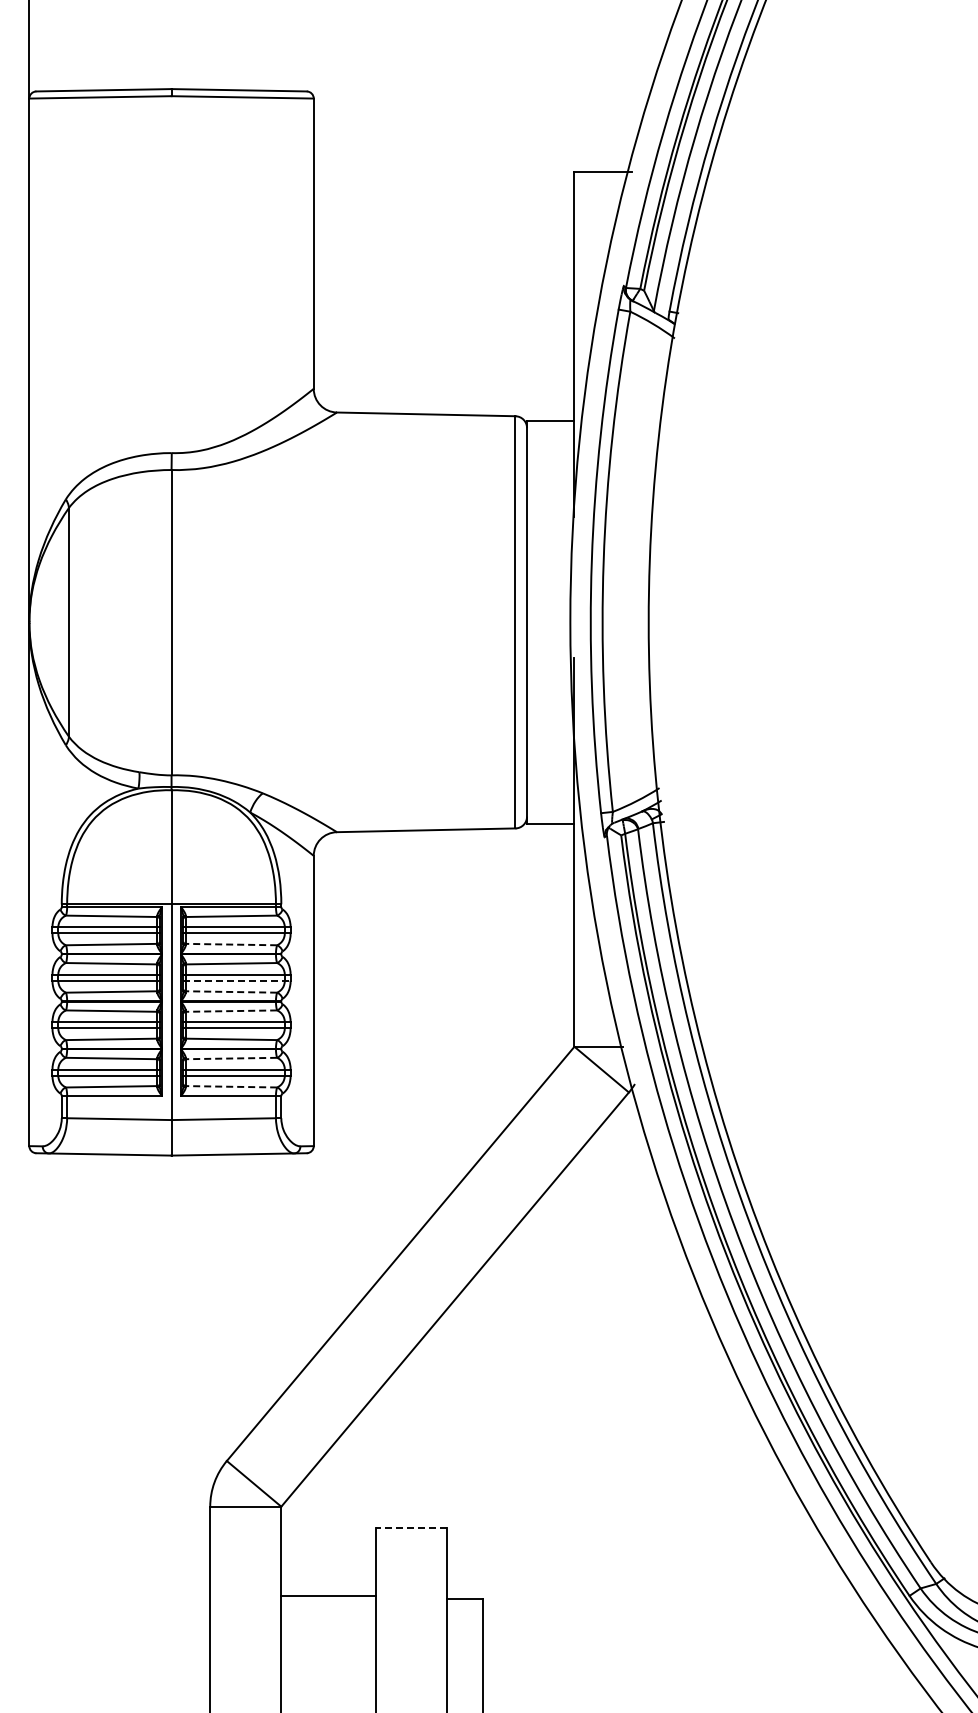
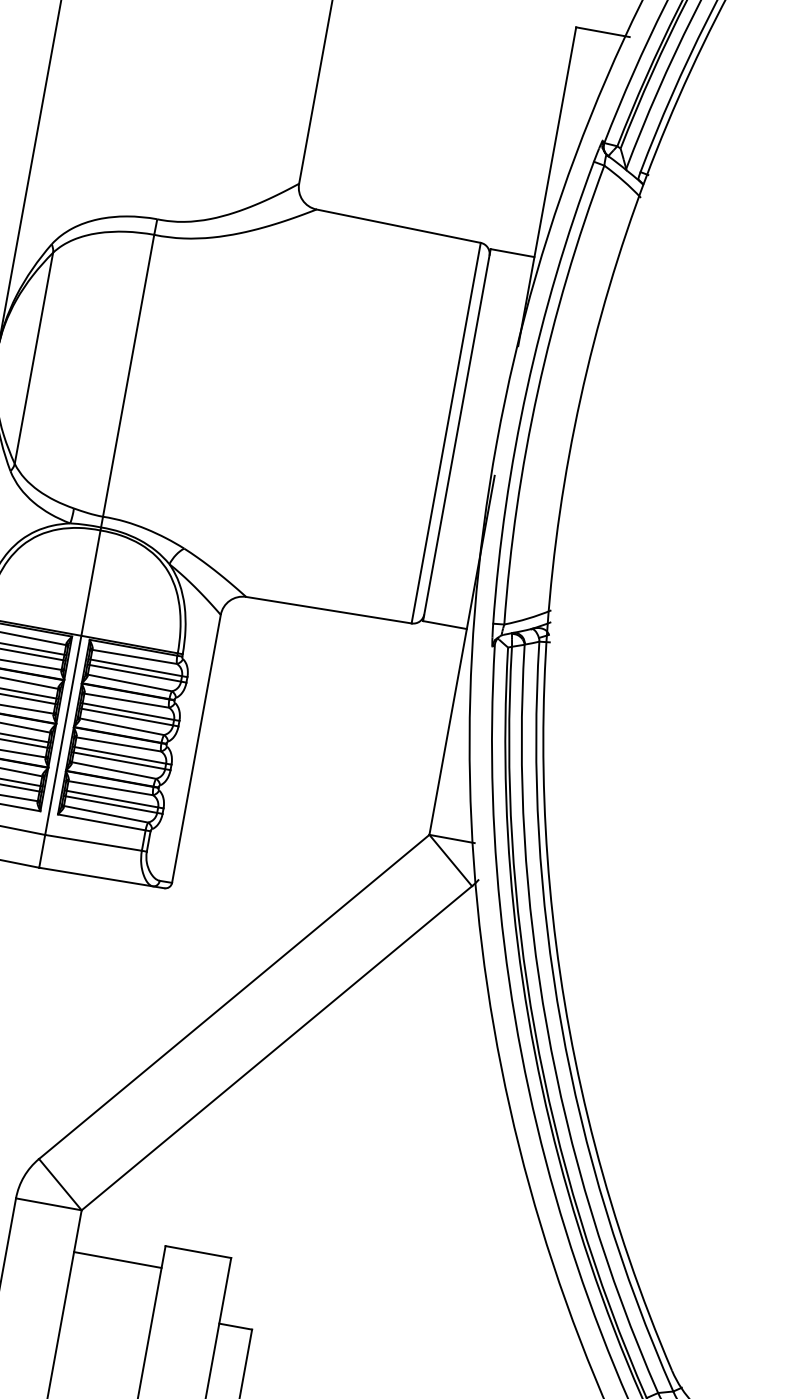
line: (231, 944) -> (129, 682), dashed -> solid
line: (237, 980) -> (129, 717), dashed -> solid
line: (231, 991) -> (122, 726), dashed -> solid
line: (231, 1011) -> (118, 744), dashed -> solid
line: (231, 1058) -> (110, 788), dashed -> solid
line: (231, 1086) -> (106, 814), dashed -> solid
line: (411, 1528) -> (198, 1252), dashed -> solid
line: (328, 1595) -> (117, 1259), moved

